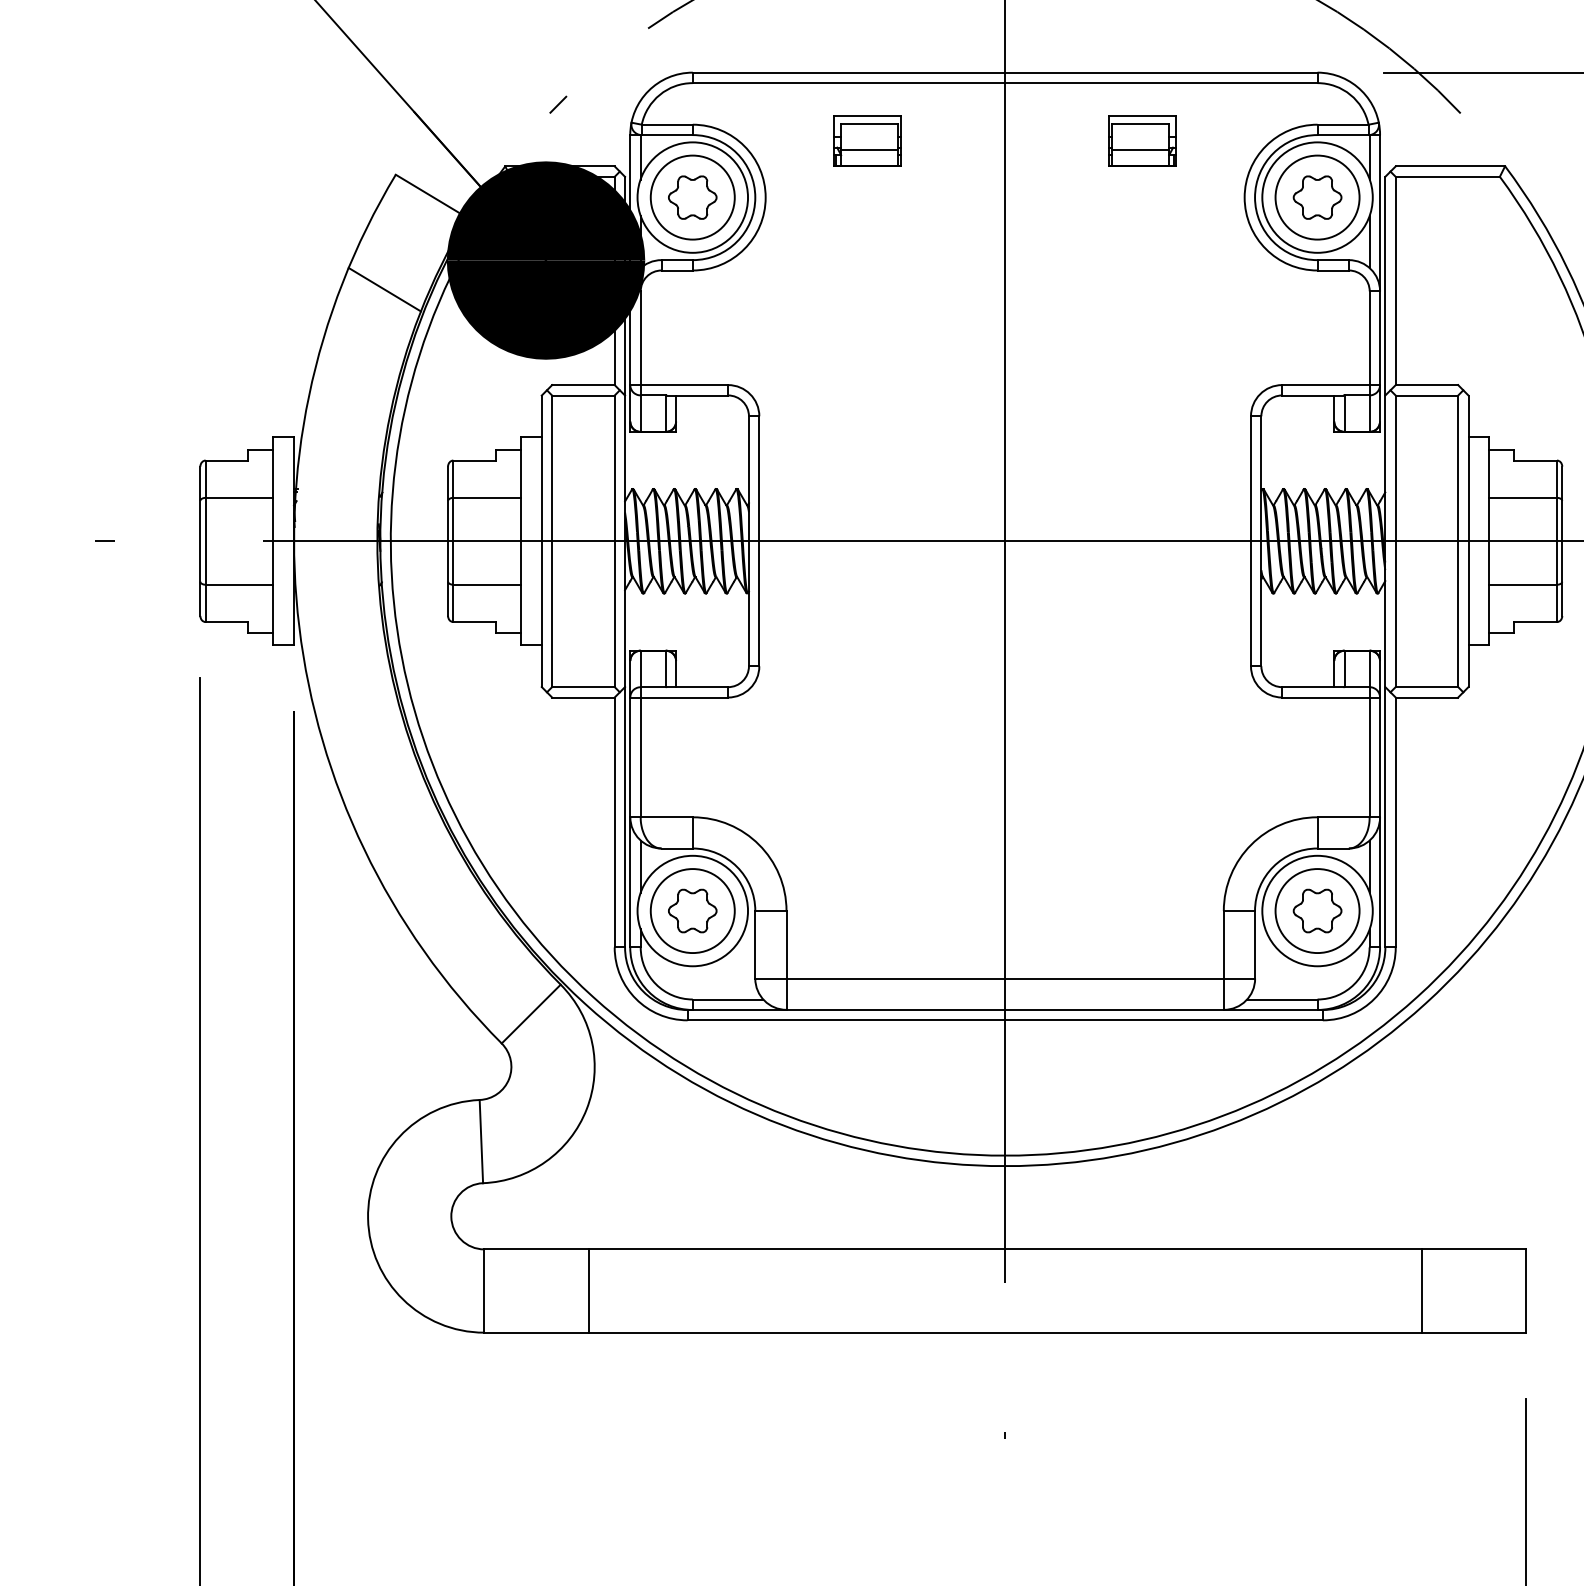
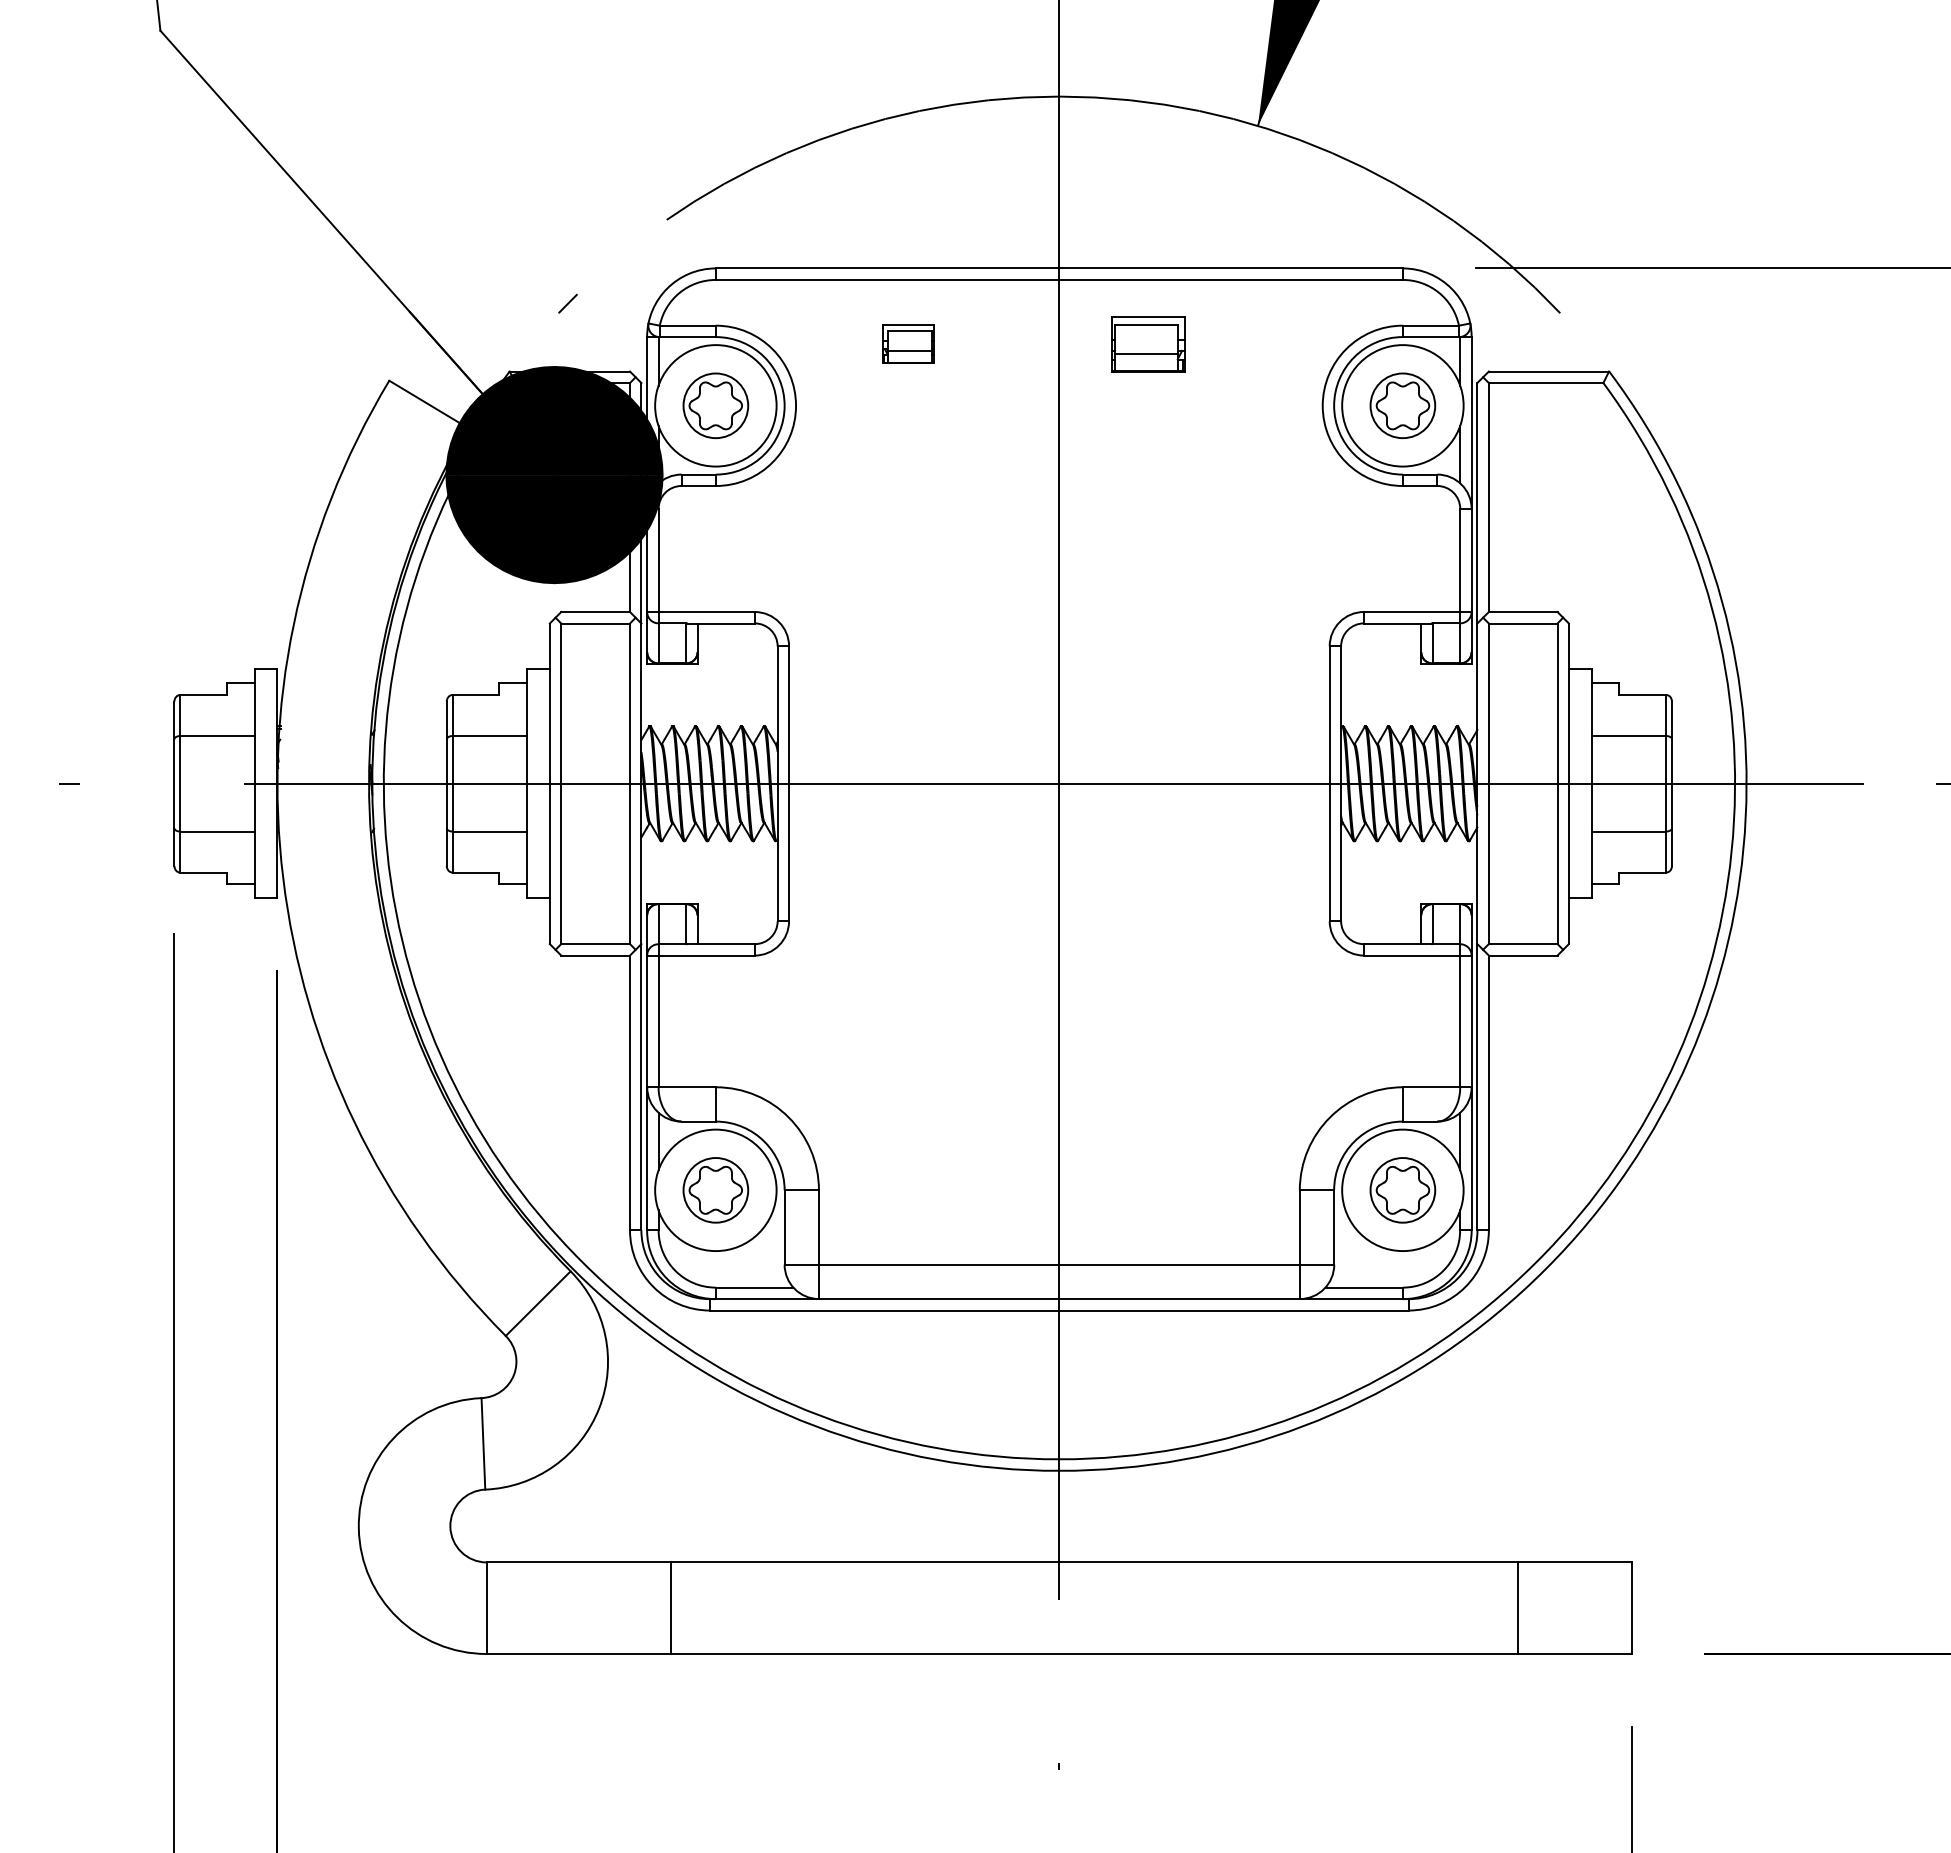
part: (867, 141) -> (908, 344), size x0.7
part: (1142, 141) -> (1148, 344), moved
circle: (692, 197) -> (715, 405), size x0.7
circle: (1317, 197) -> (1402, 405), size x0.7
line: (384, 290) -> (376, 507), removed
circle: (692, 911) -> (715, 1190), size x0.7
circle: (1317, 911) -> (1402, 1190), size x0.7
line: (588, 1291) -> (671, 1608), moved

